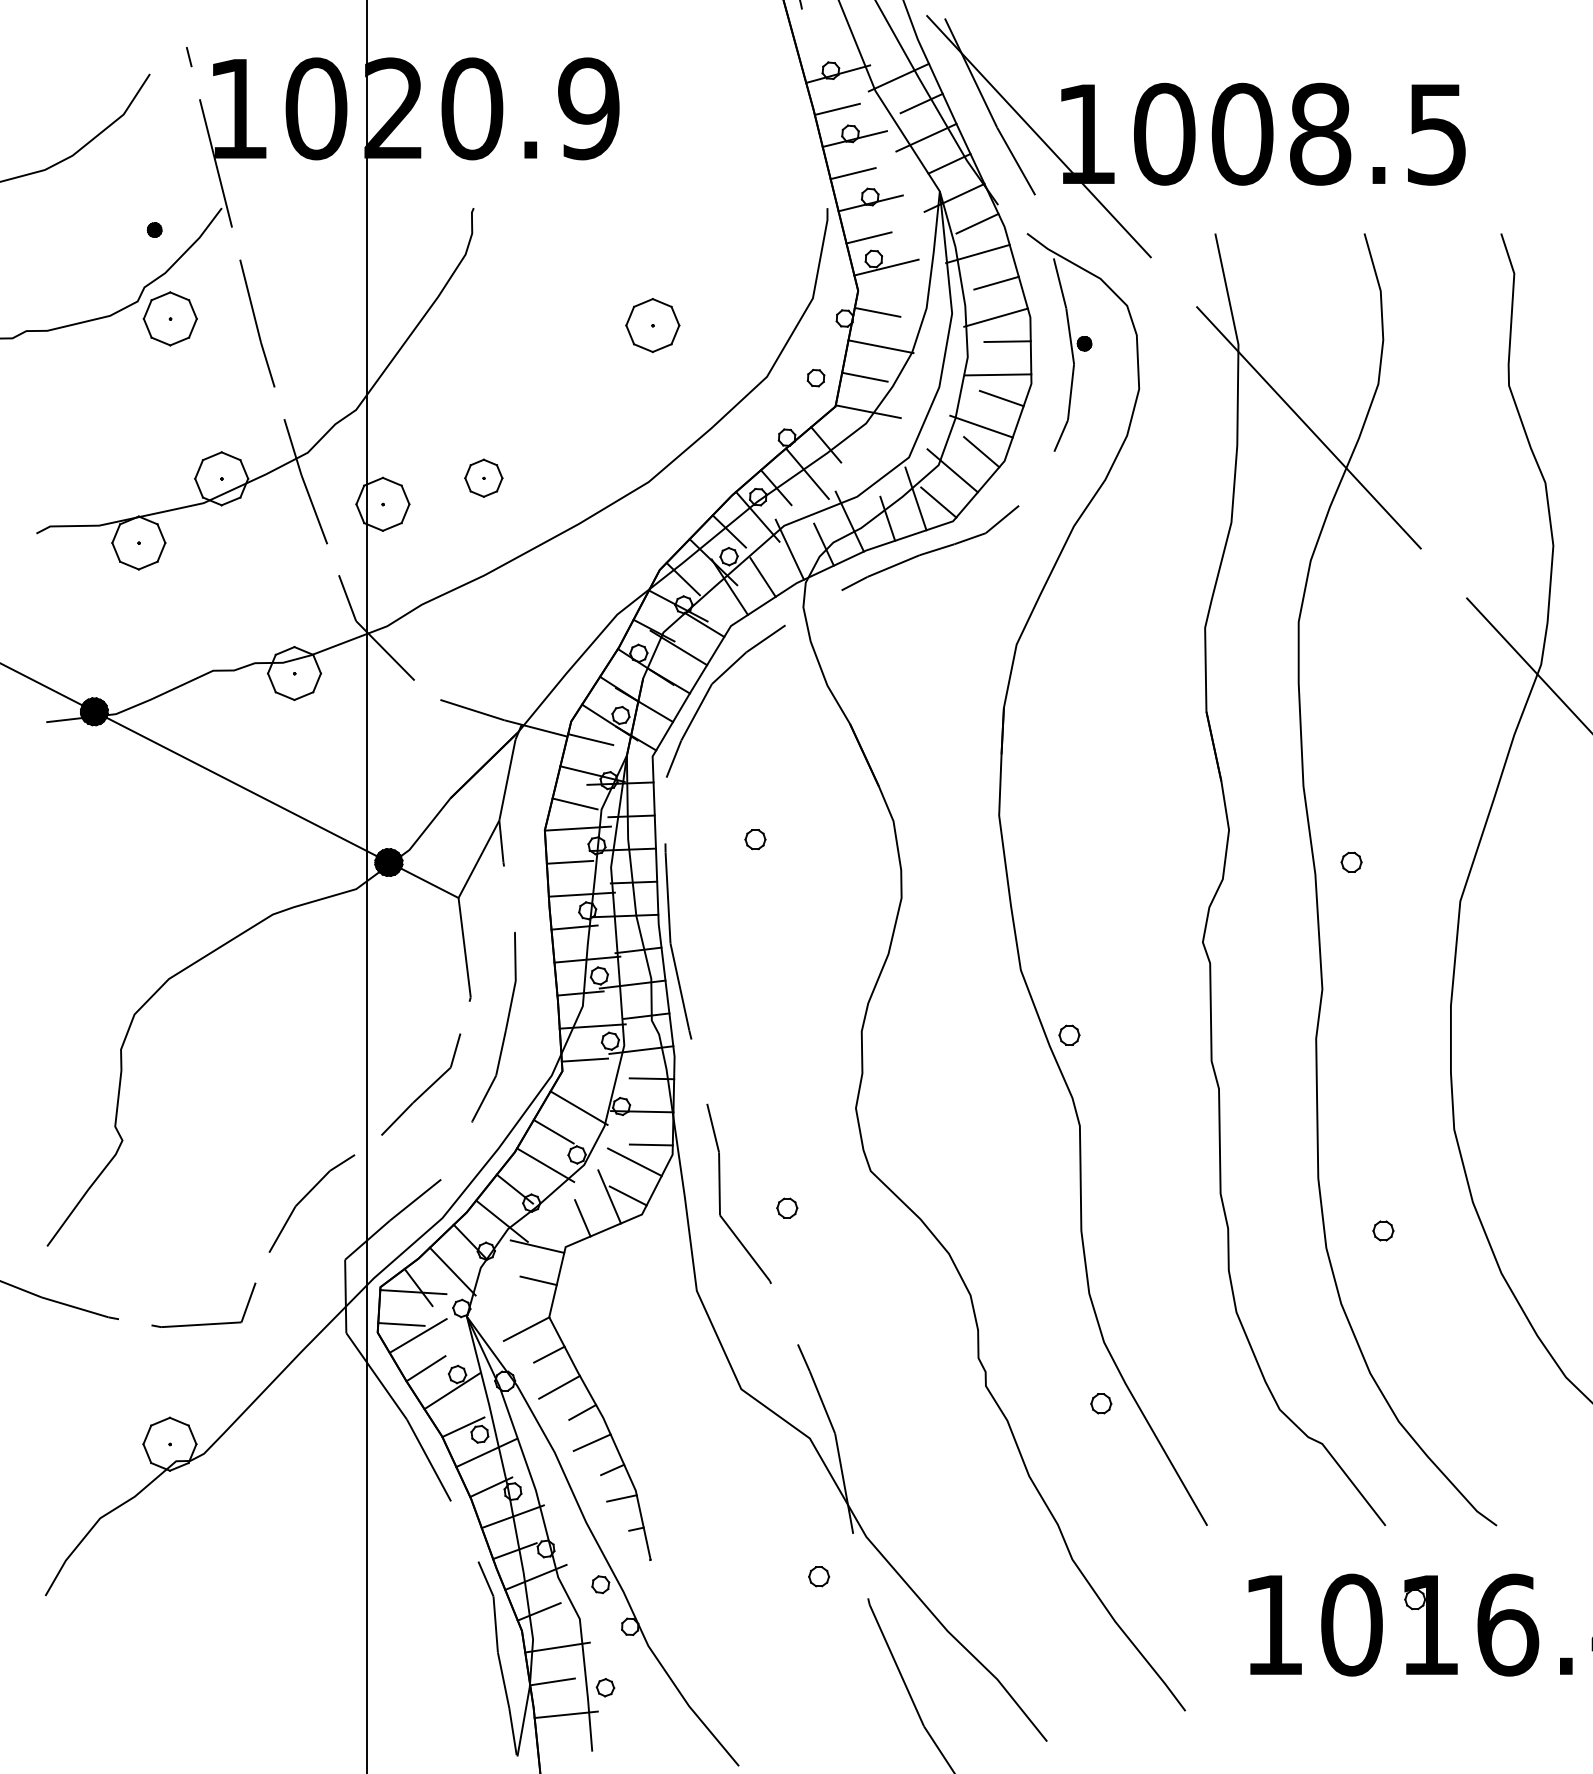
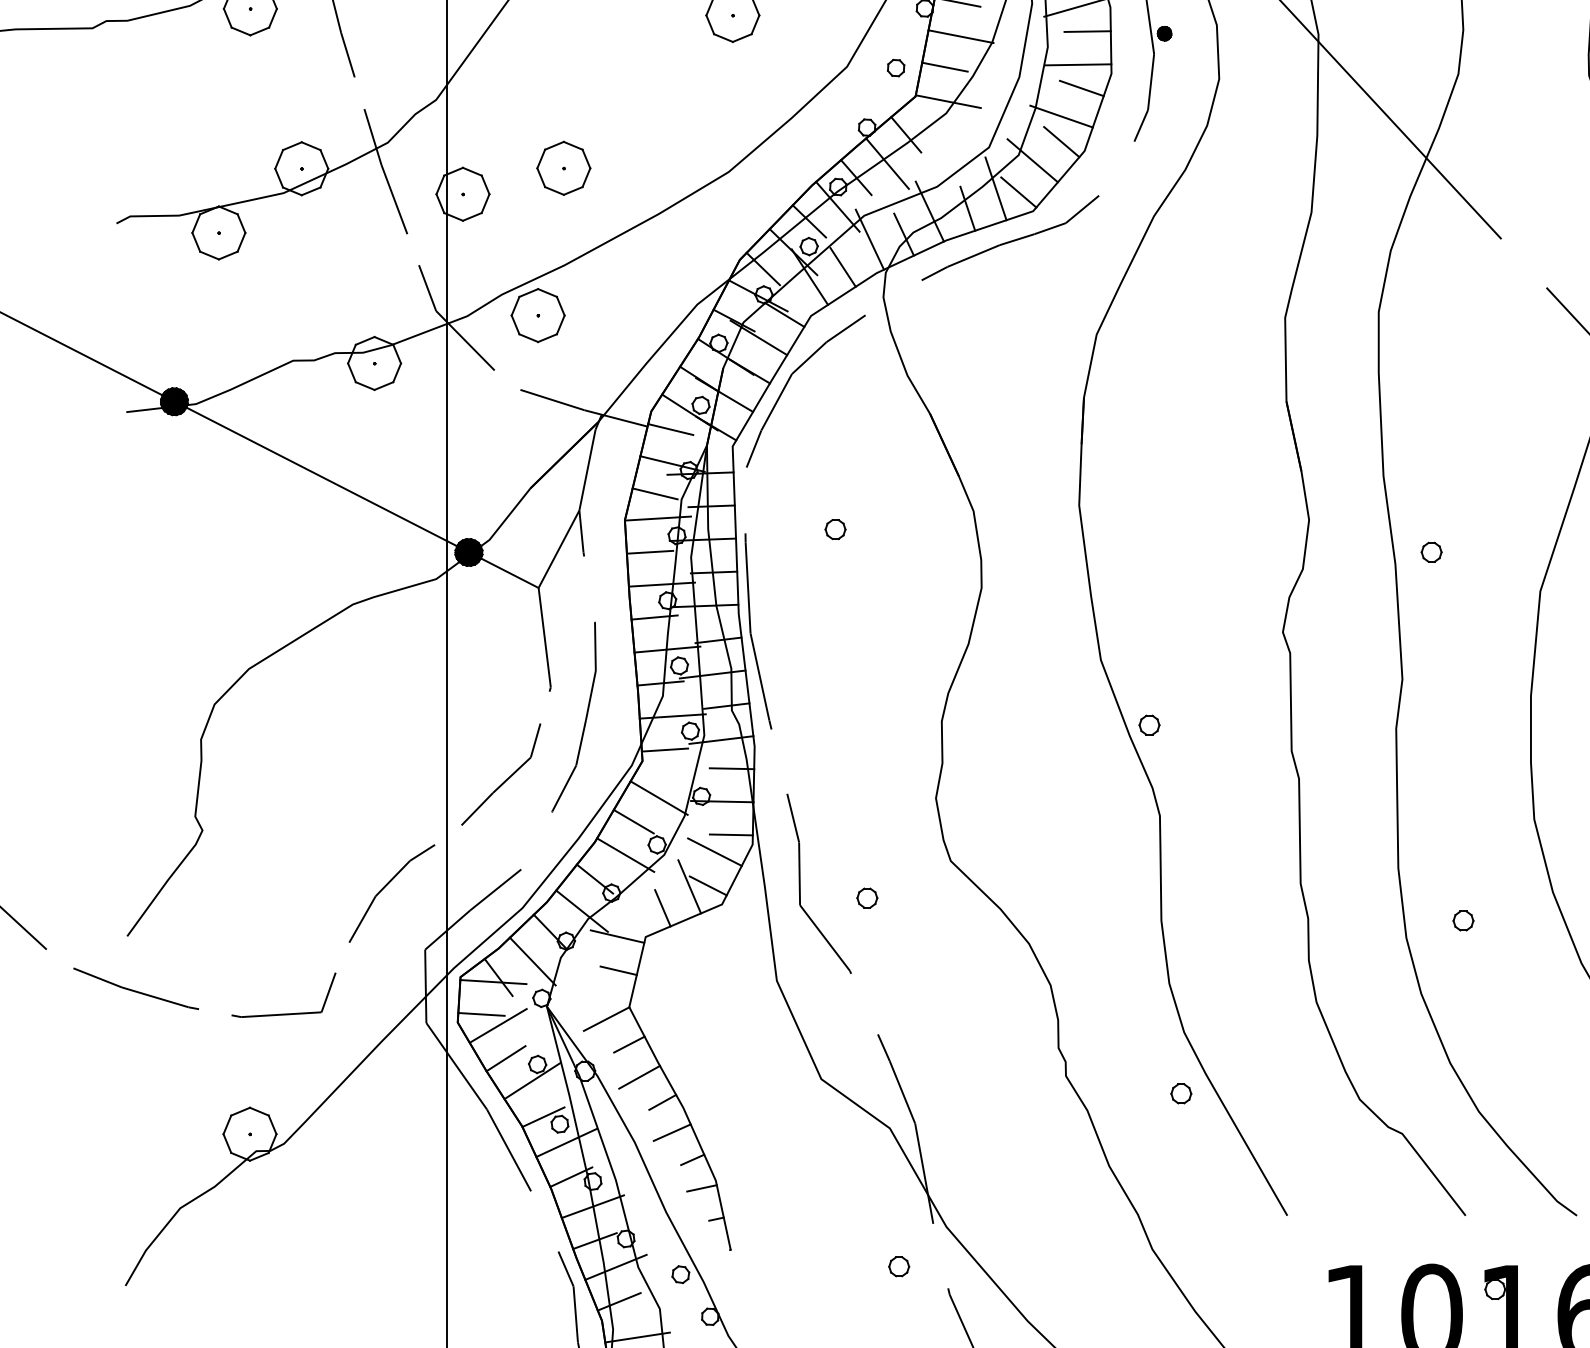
part: (483, 477) -> (563, 167), size x1.43
part: (457, 625) -> (537, 315), added

